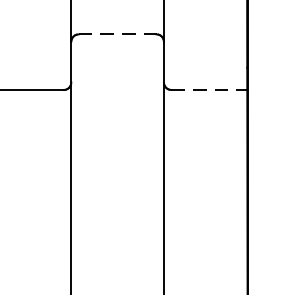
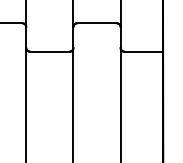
line: (118, 34) -> (97, 23), dashed -> solid
line: (210, 89) -> (144, 51), dashed -> solid

